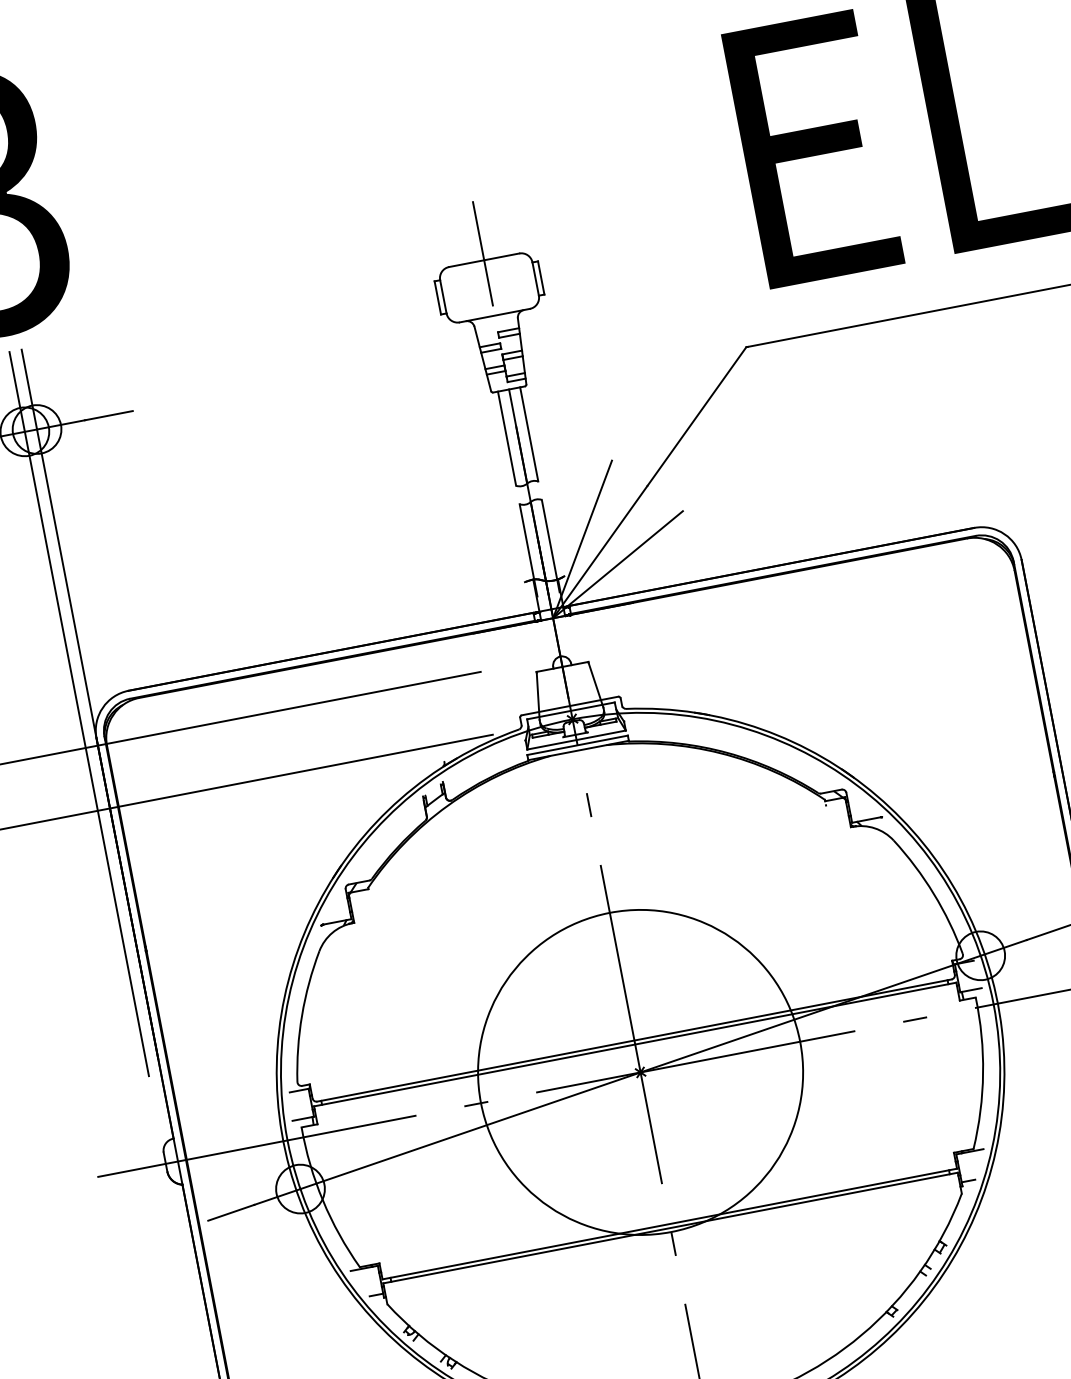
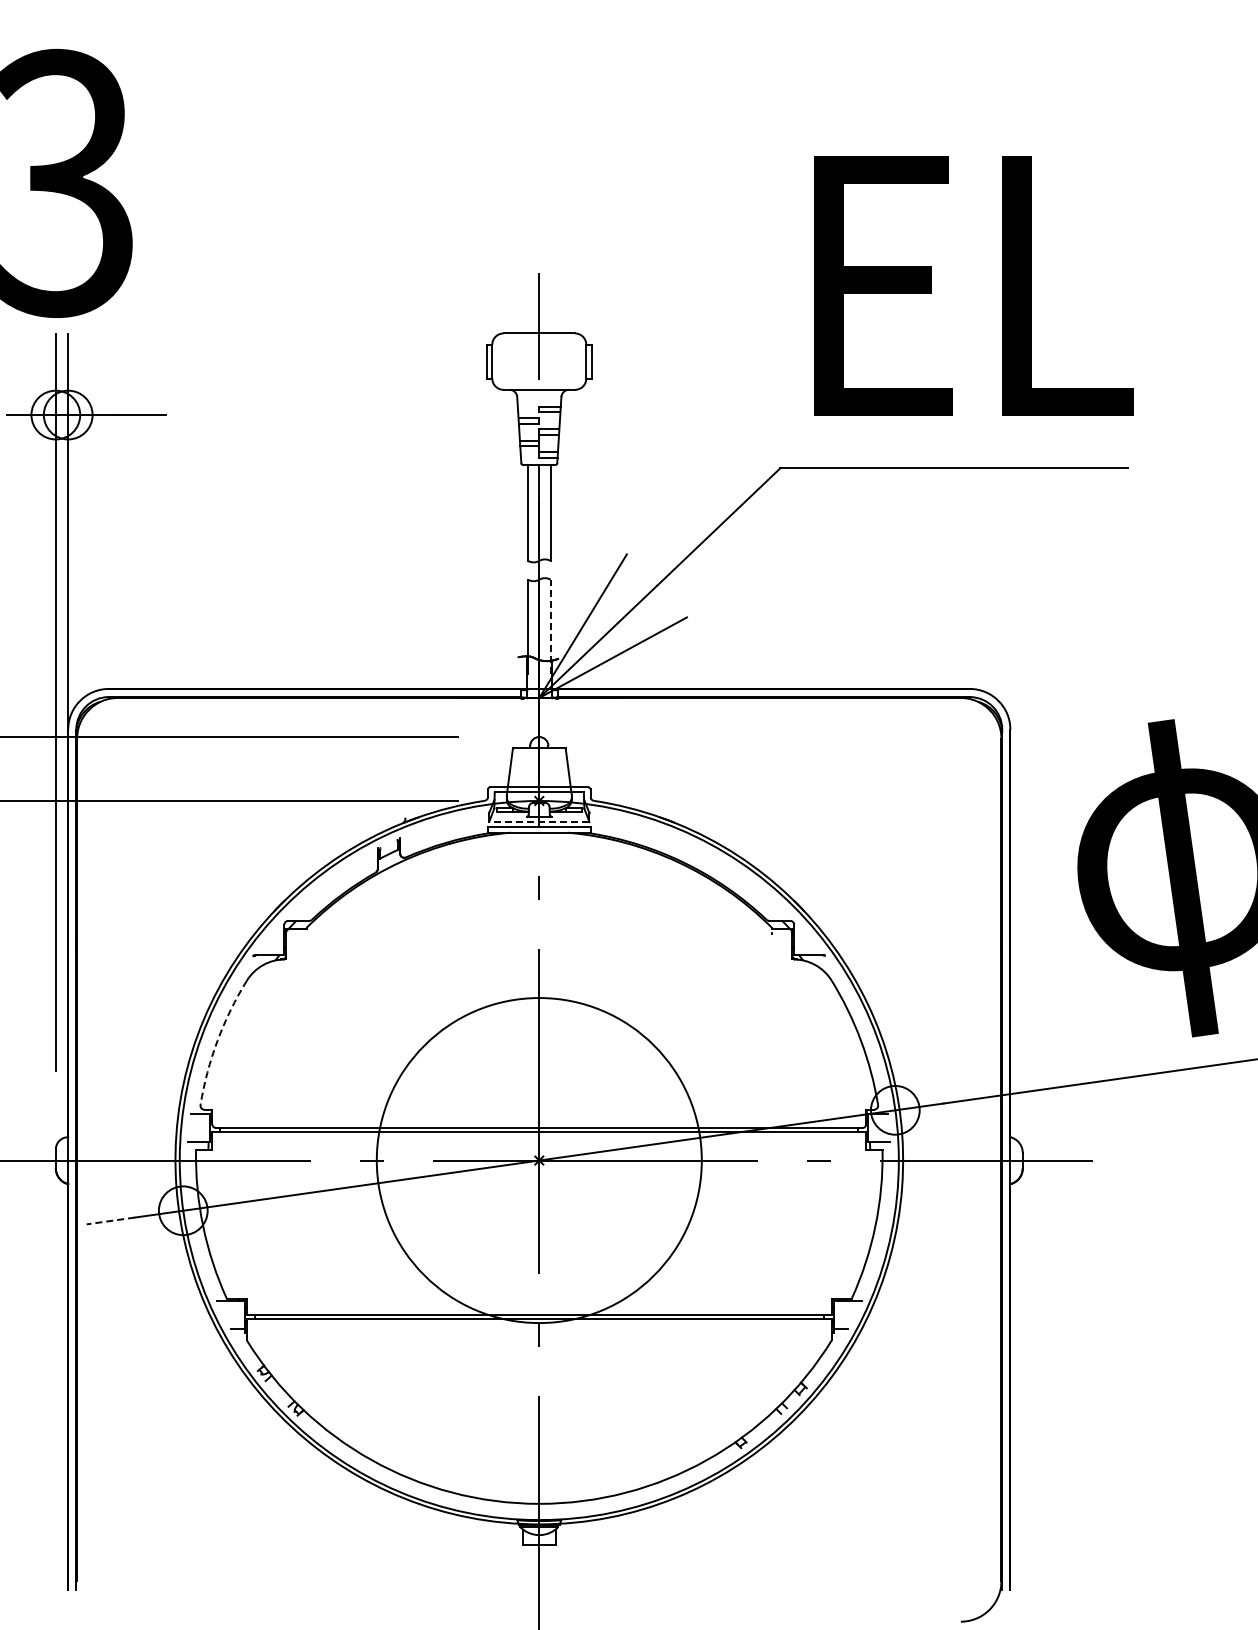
line: (550, 545) -> (550, 626), solid -> dashed
line: (575, 740) -> (538, 822), solid -> dashed
arc: (301, 1015) -> (217, 1040), solid -> dashed
line: (231, 1213) -> (110, 1221), solid -> dashed

